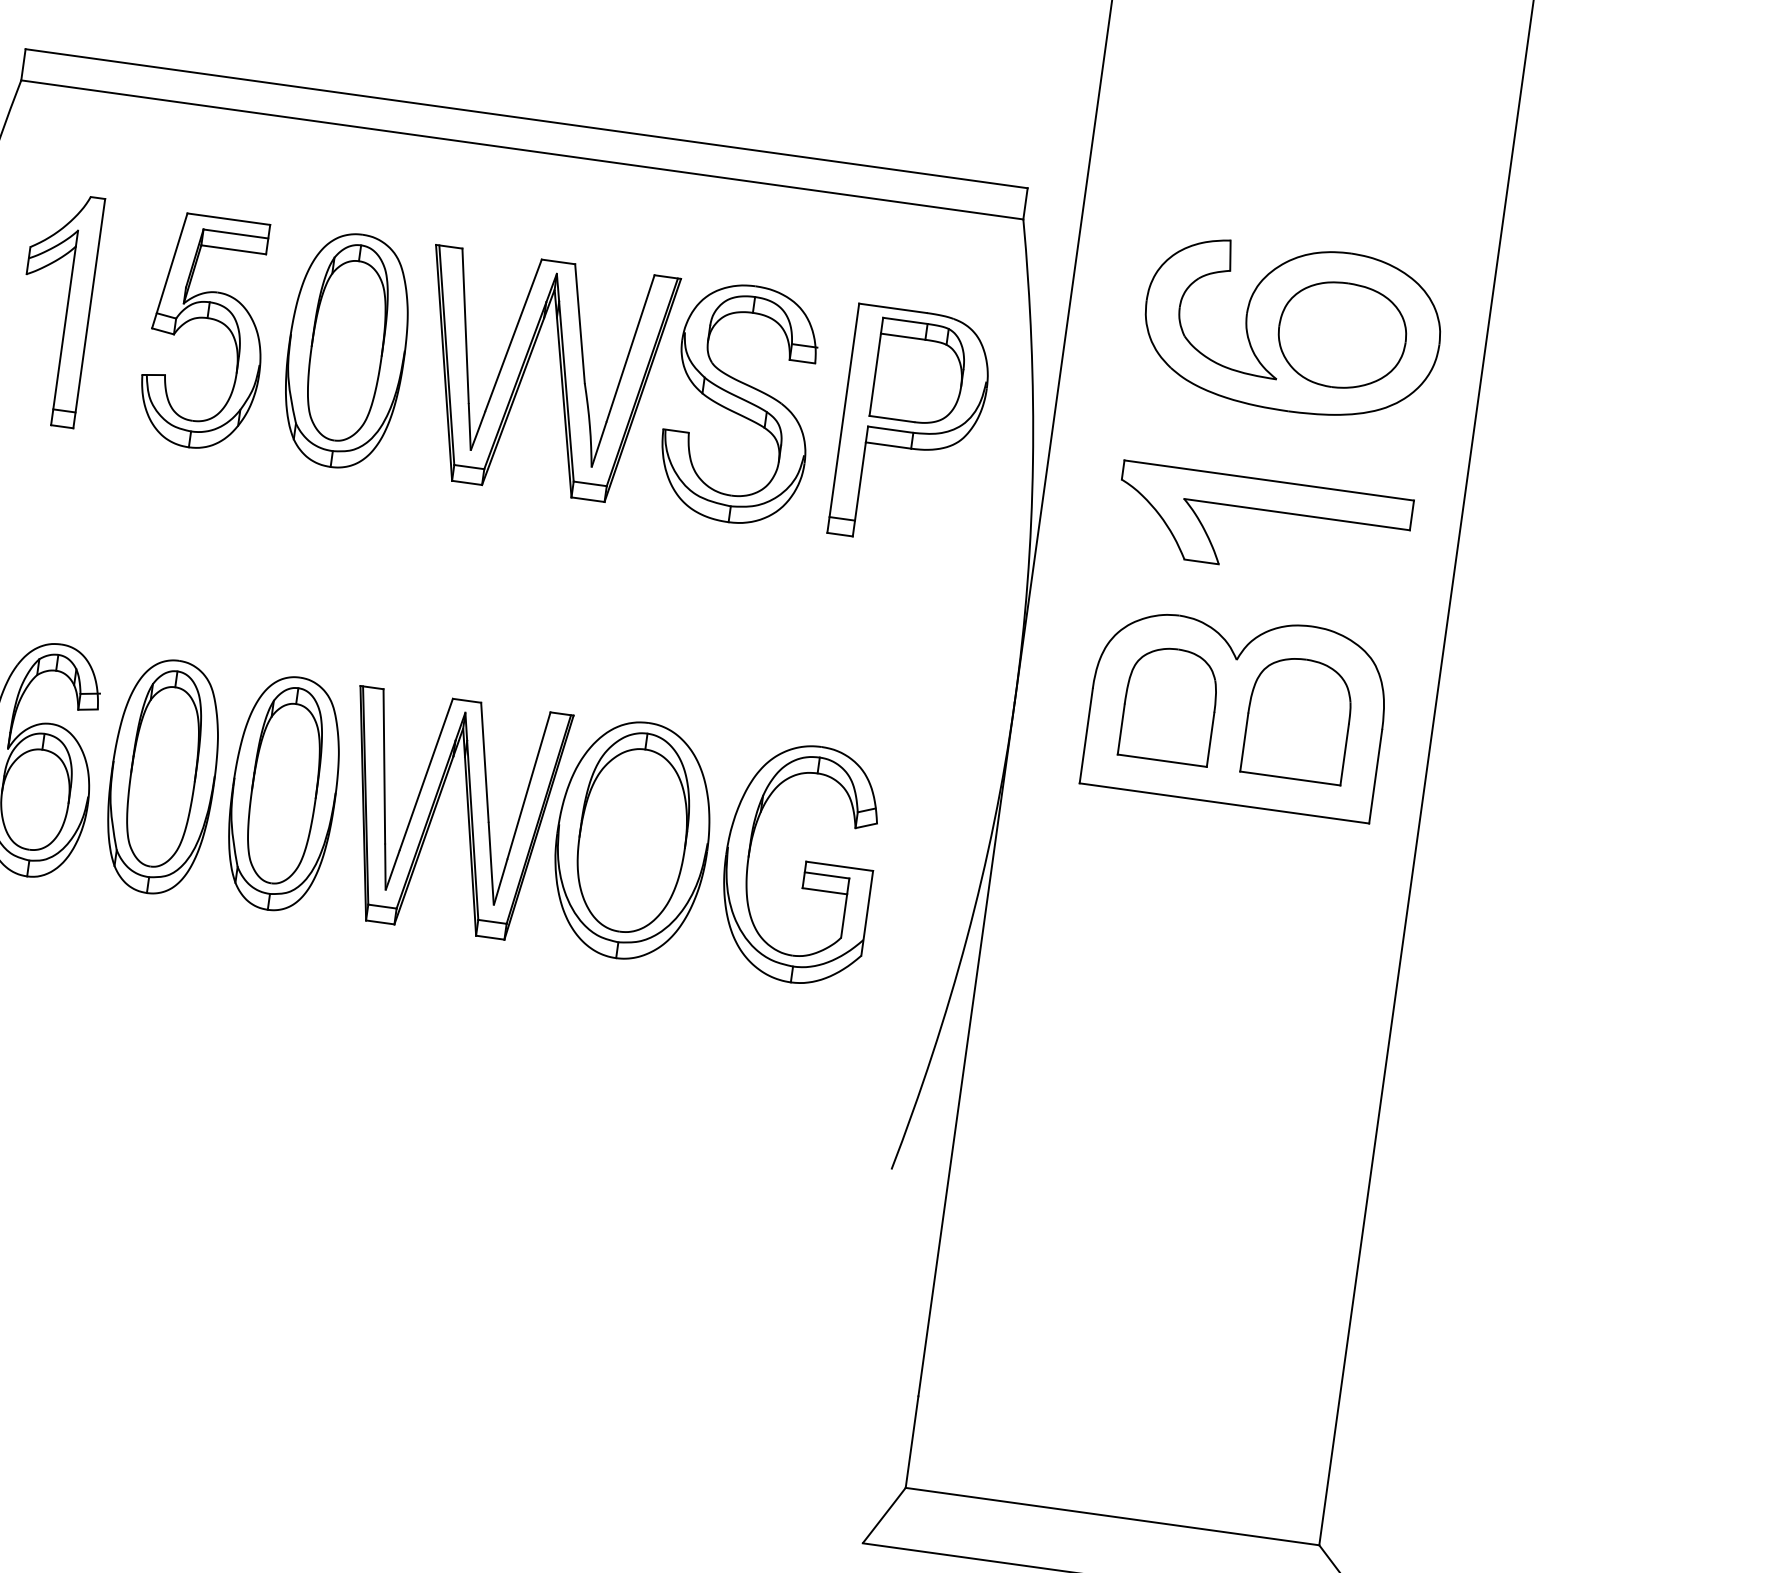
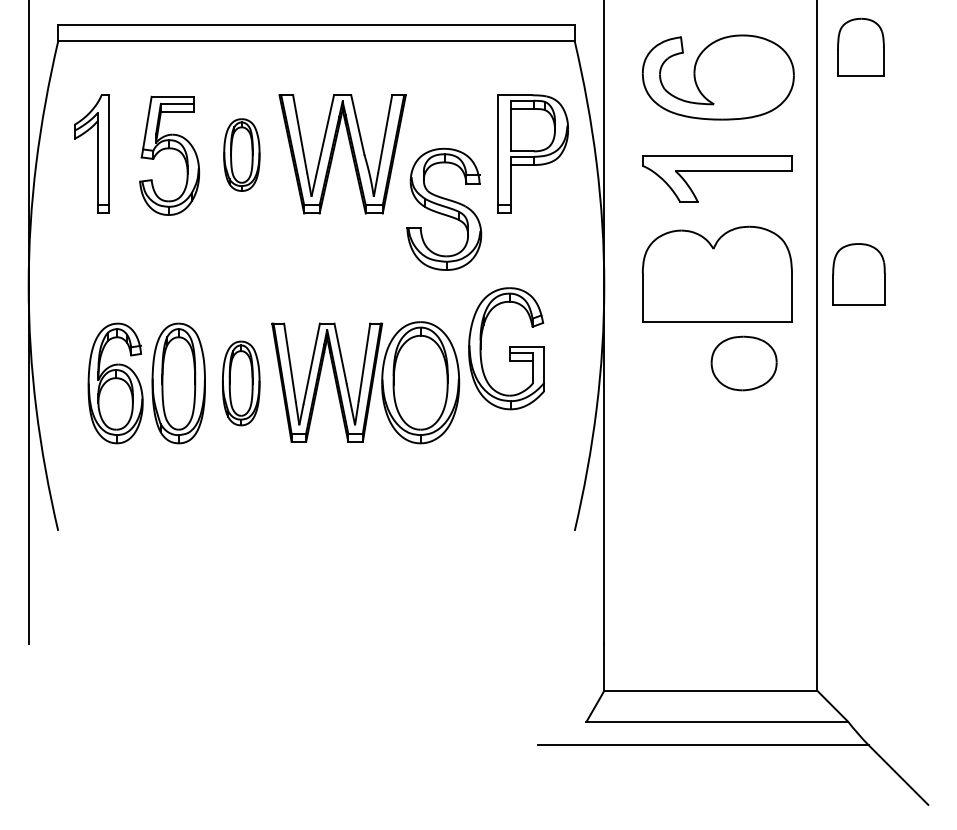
part: (1340, 335) -> (743, 363), moved
part: (346, 349) -> (241, 154), size x0.6
part: (740, 402) -> (444, 208), moved
part: (1169, 702) -> (860, 46), moved
part: (1297, 718) -> (858, 274), moved
part: (284, 793) -> (241, 383), size x0.7
part: (799, 863) -> (506, 348), moved

